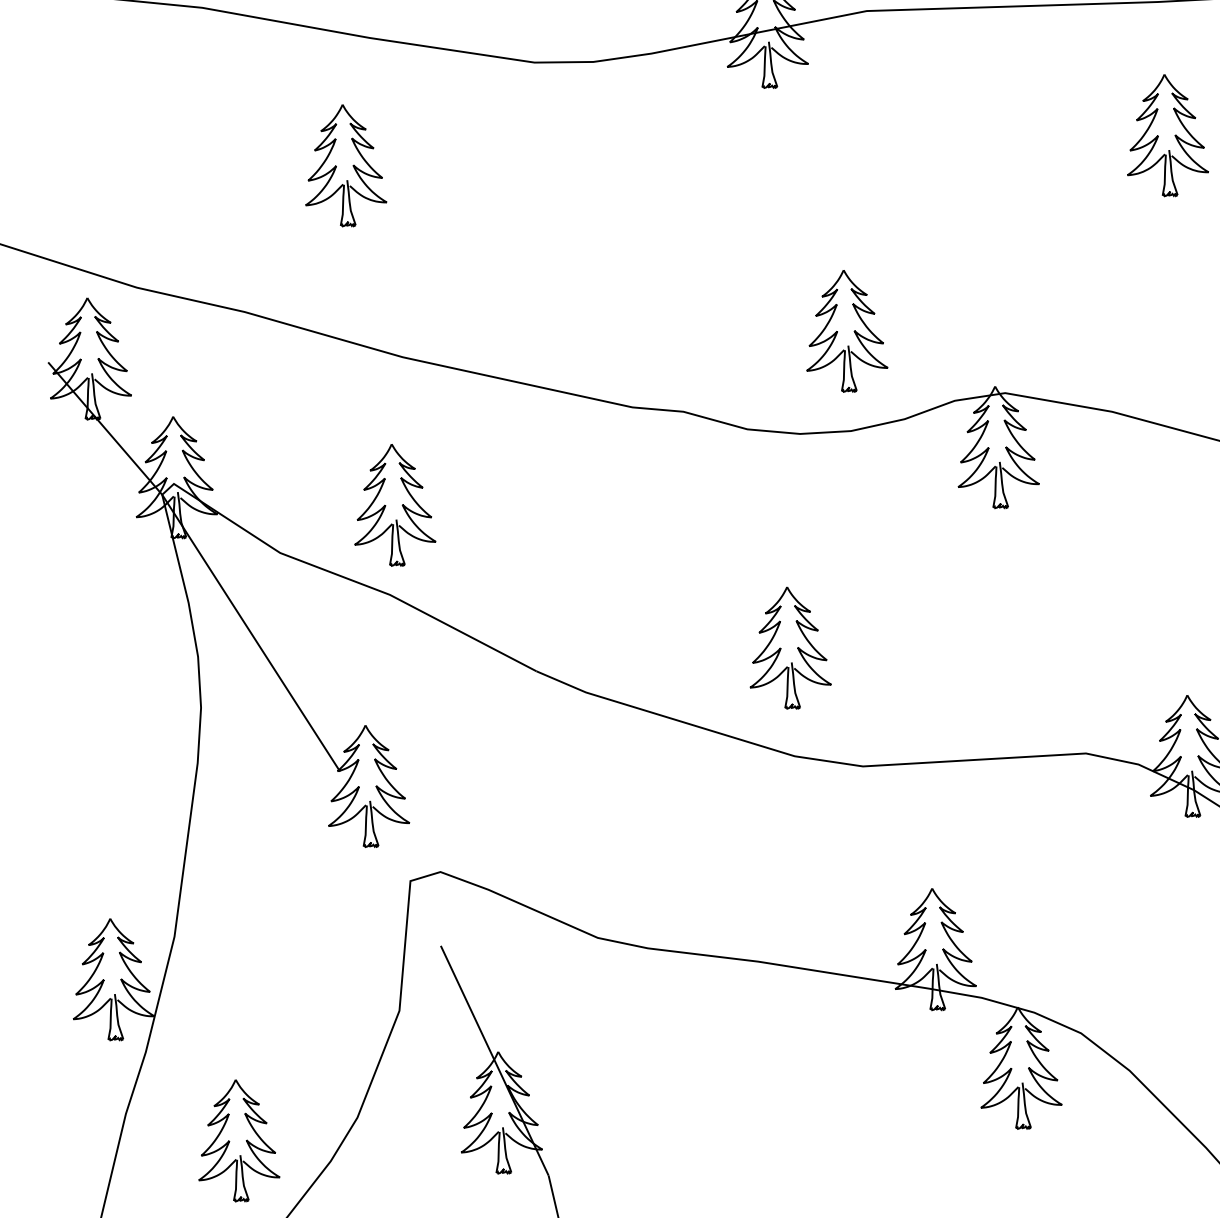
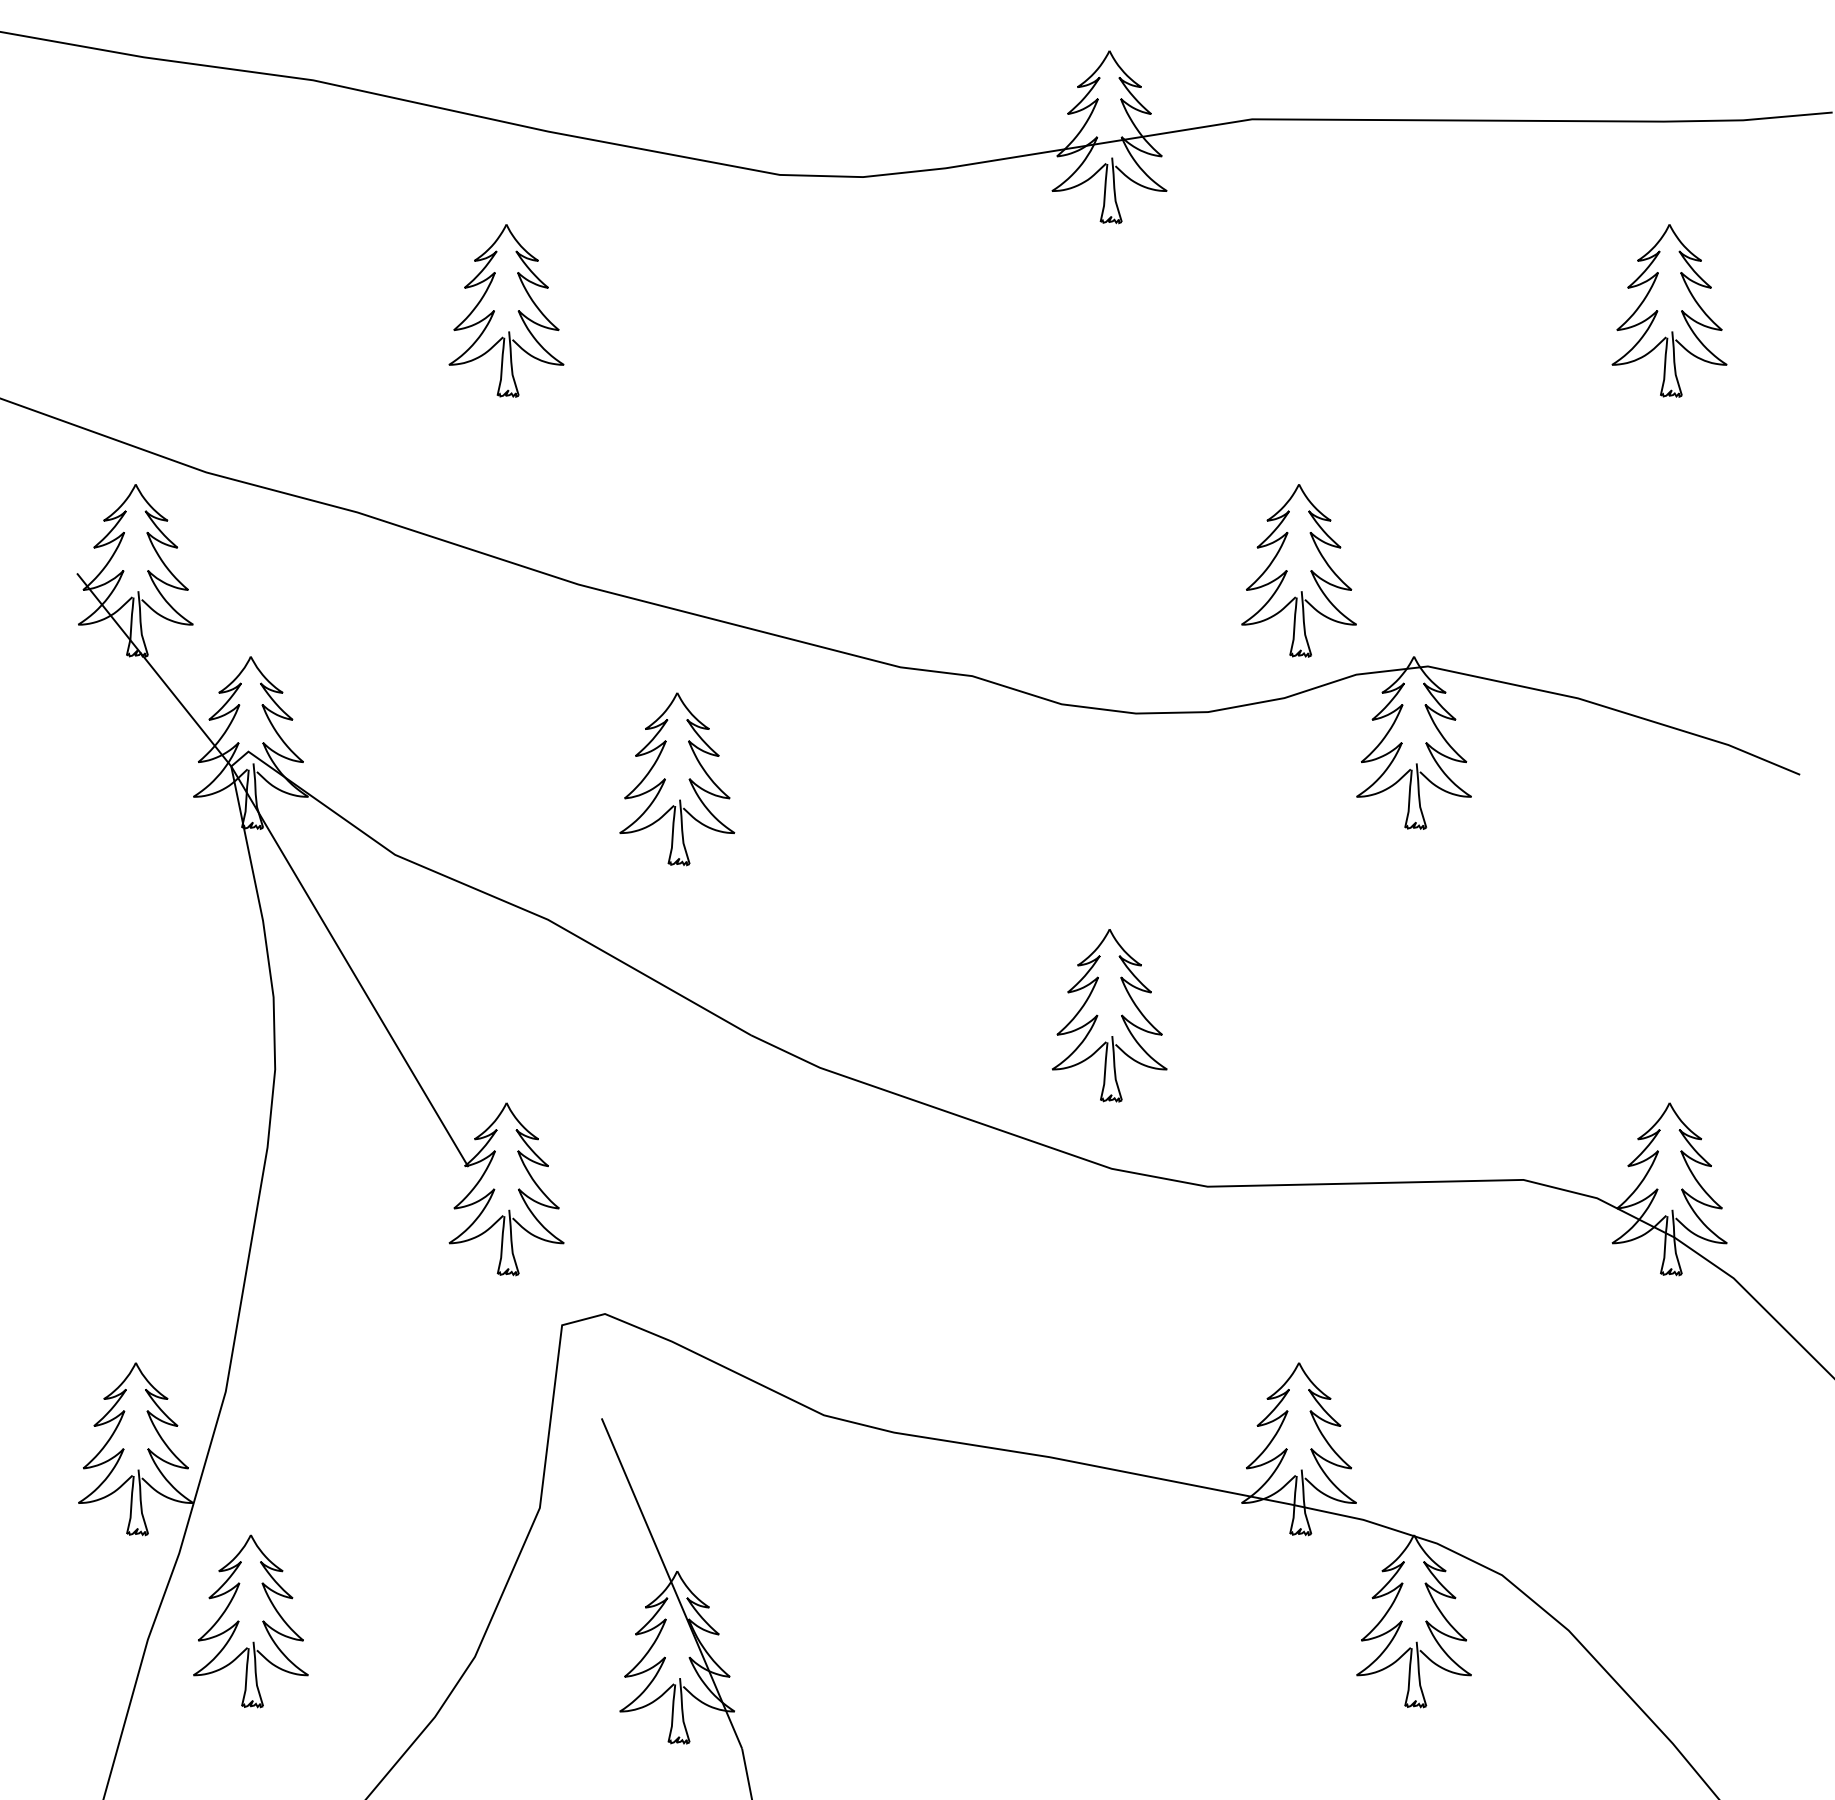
part: (845, 331) -> (1298, 570), moved
part: (401, 505) -> (688, 779), moved
part: (237, 1140) -> (250, 1621), moved

